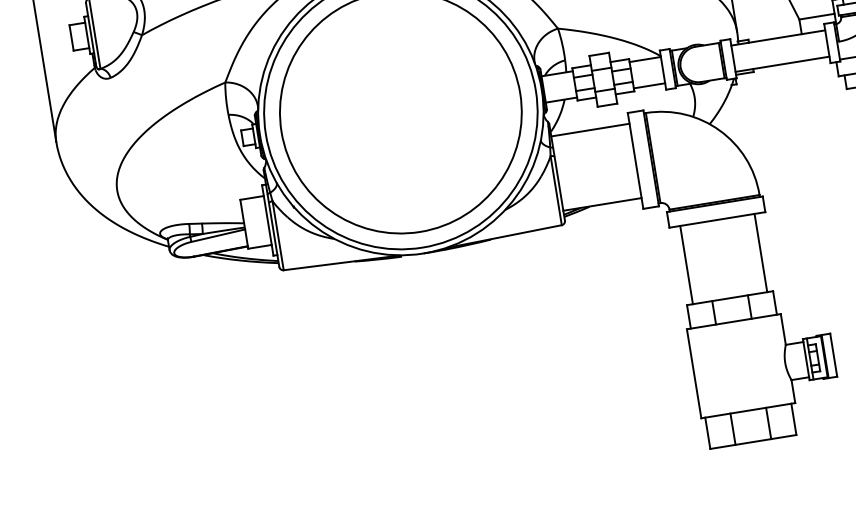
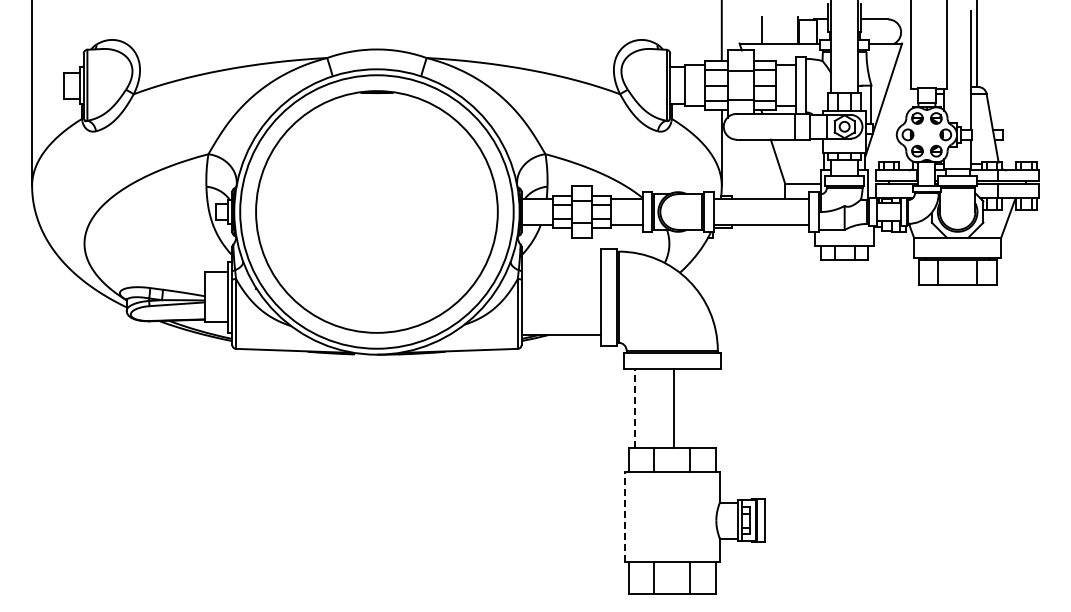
line: (589, 130) -> (560, 259), removed
line: (760, 252) -> (673, 407), moved
line: (686, 265) -> (634, 408), solid -> dashed
line: (693, 373) -> (624, 516), solid -> dashed

